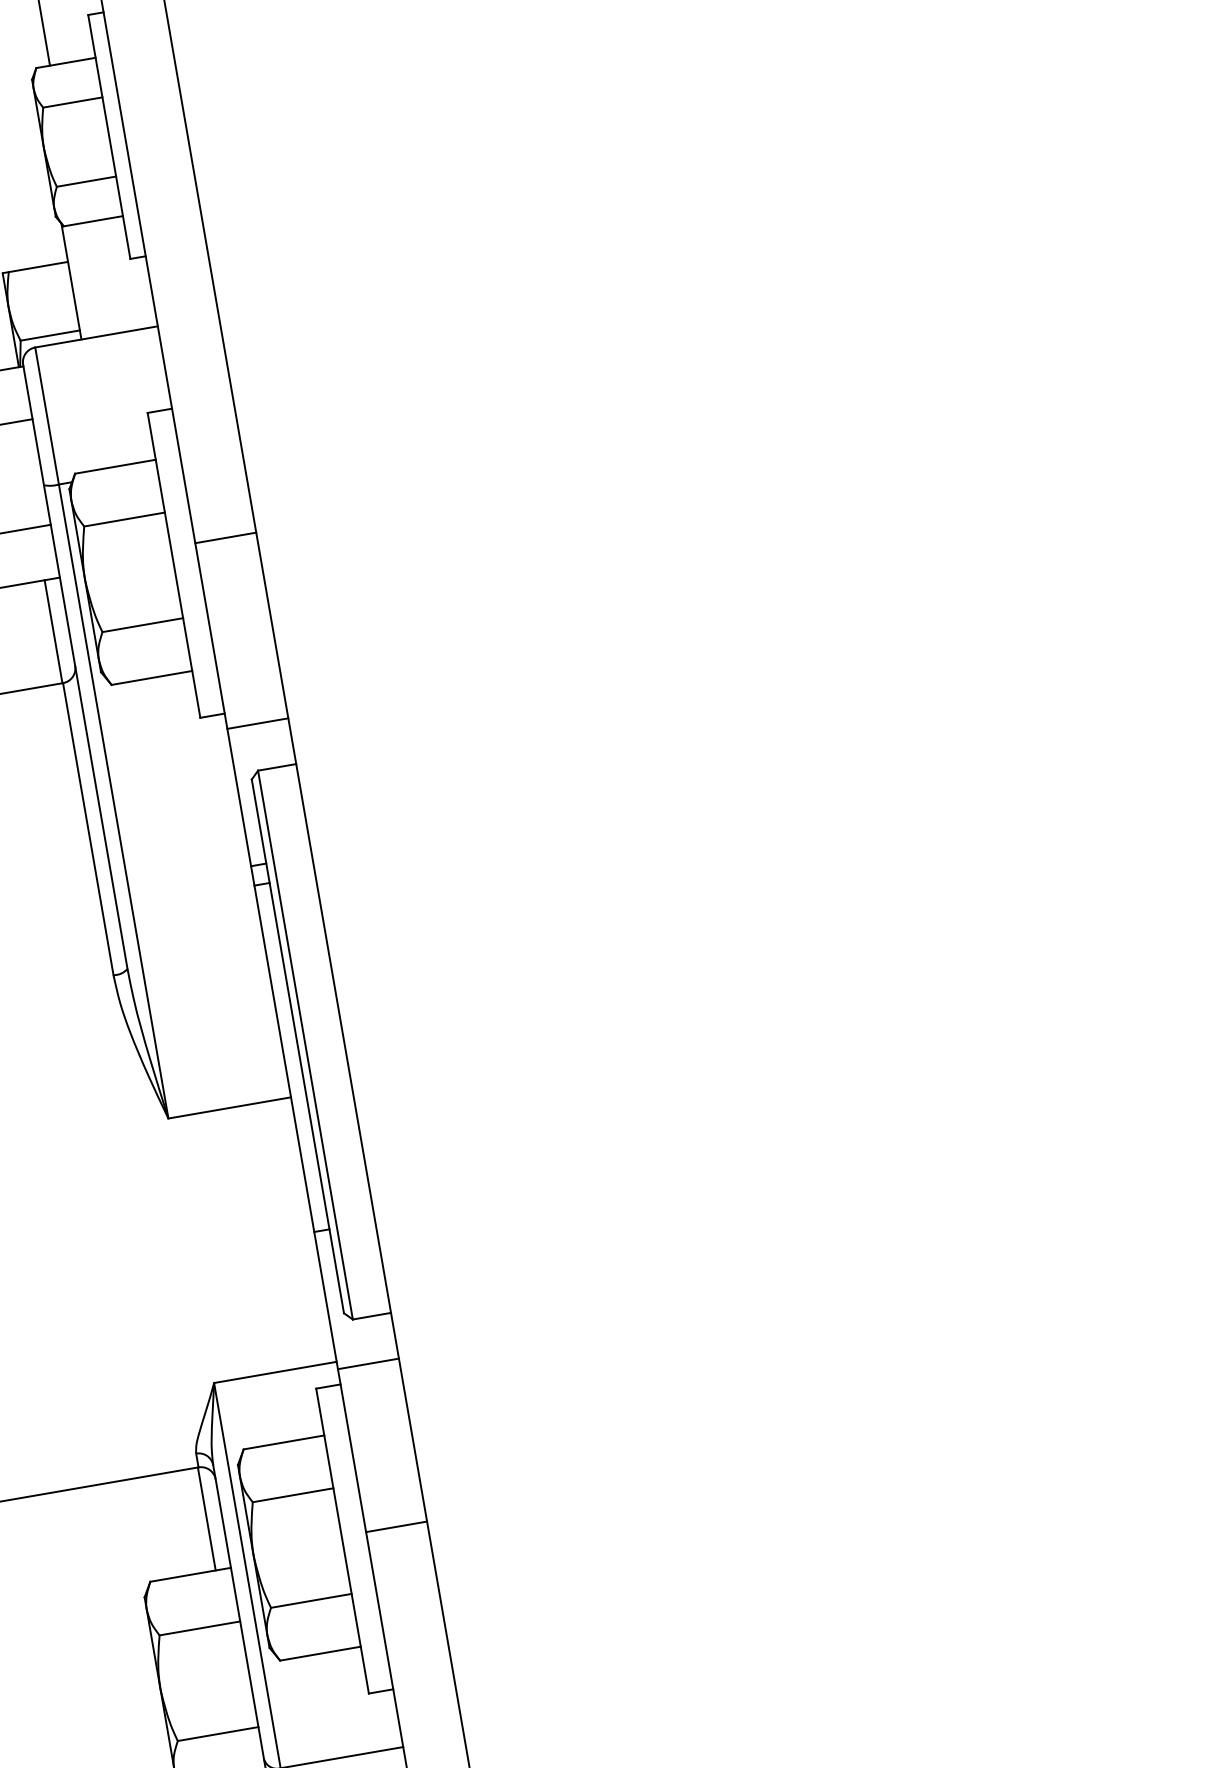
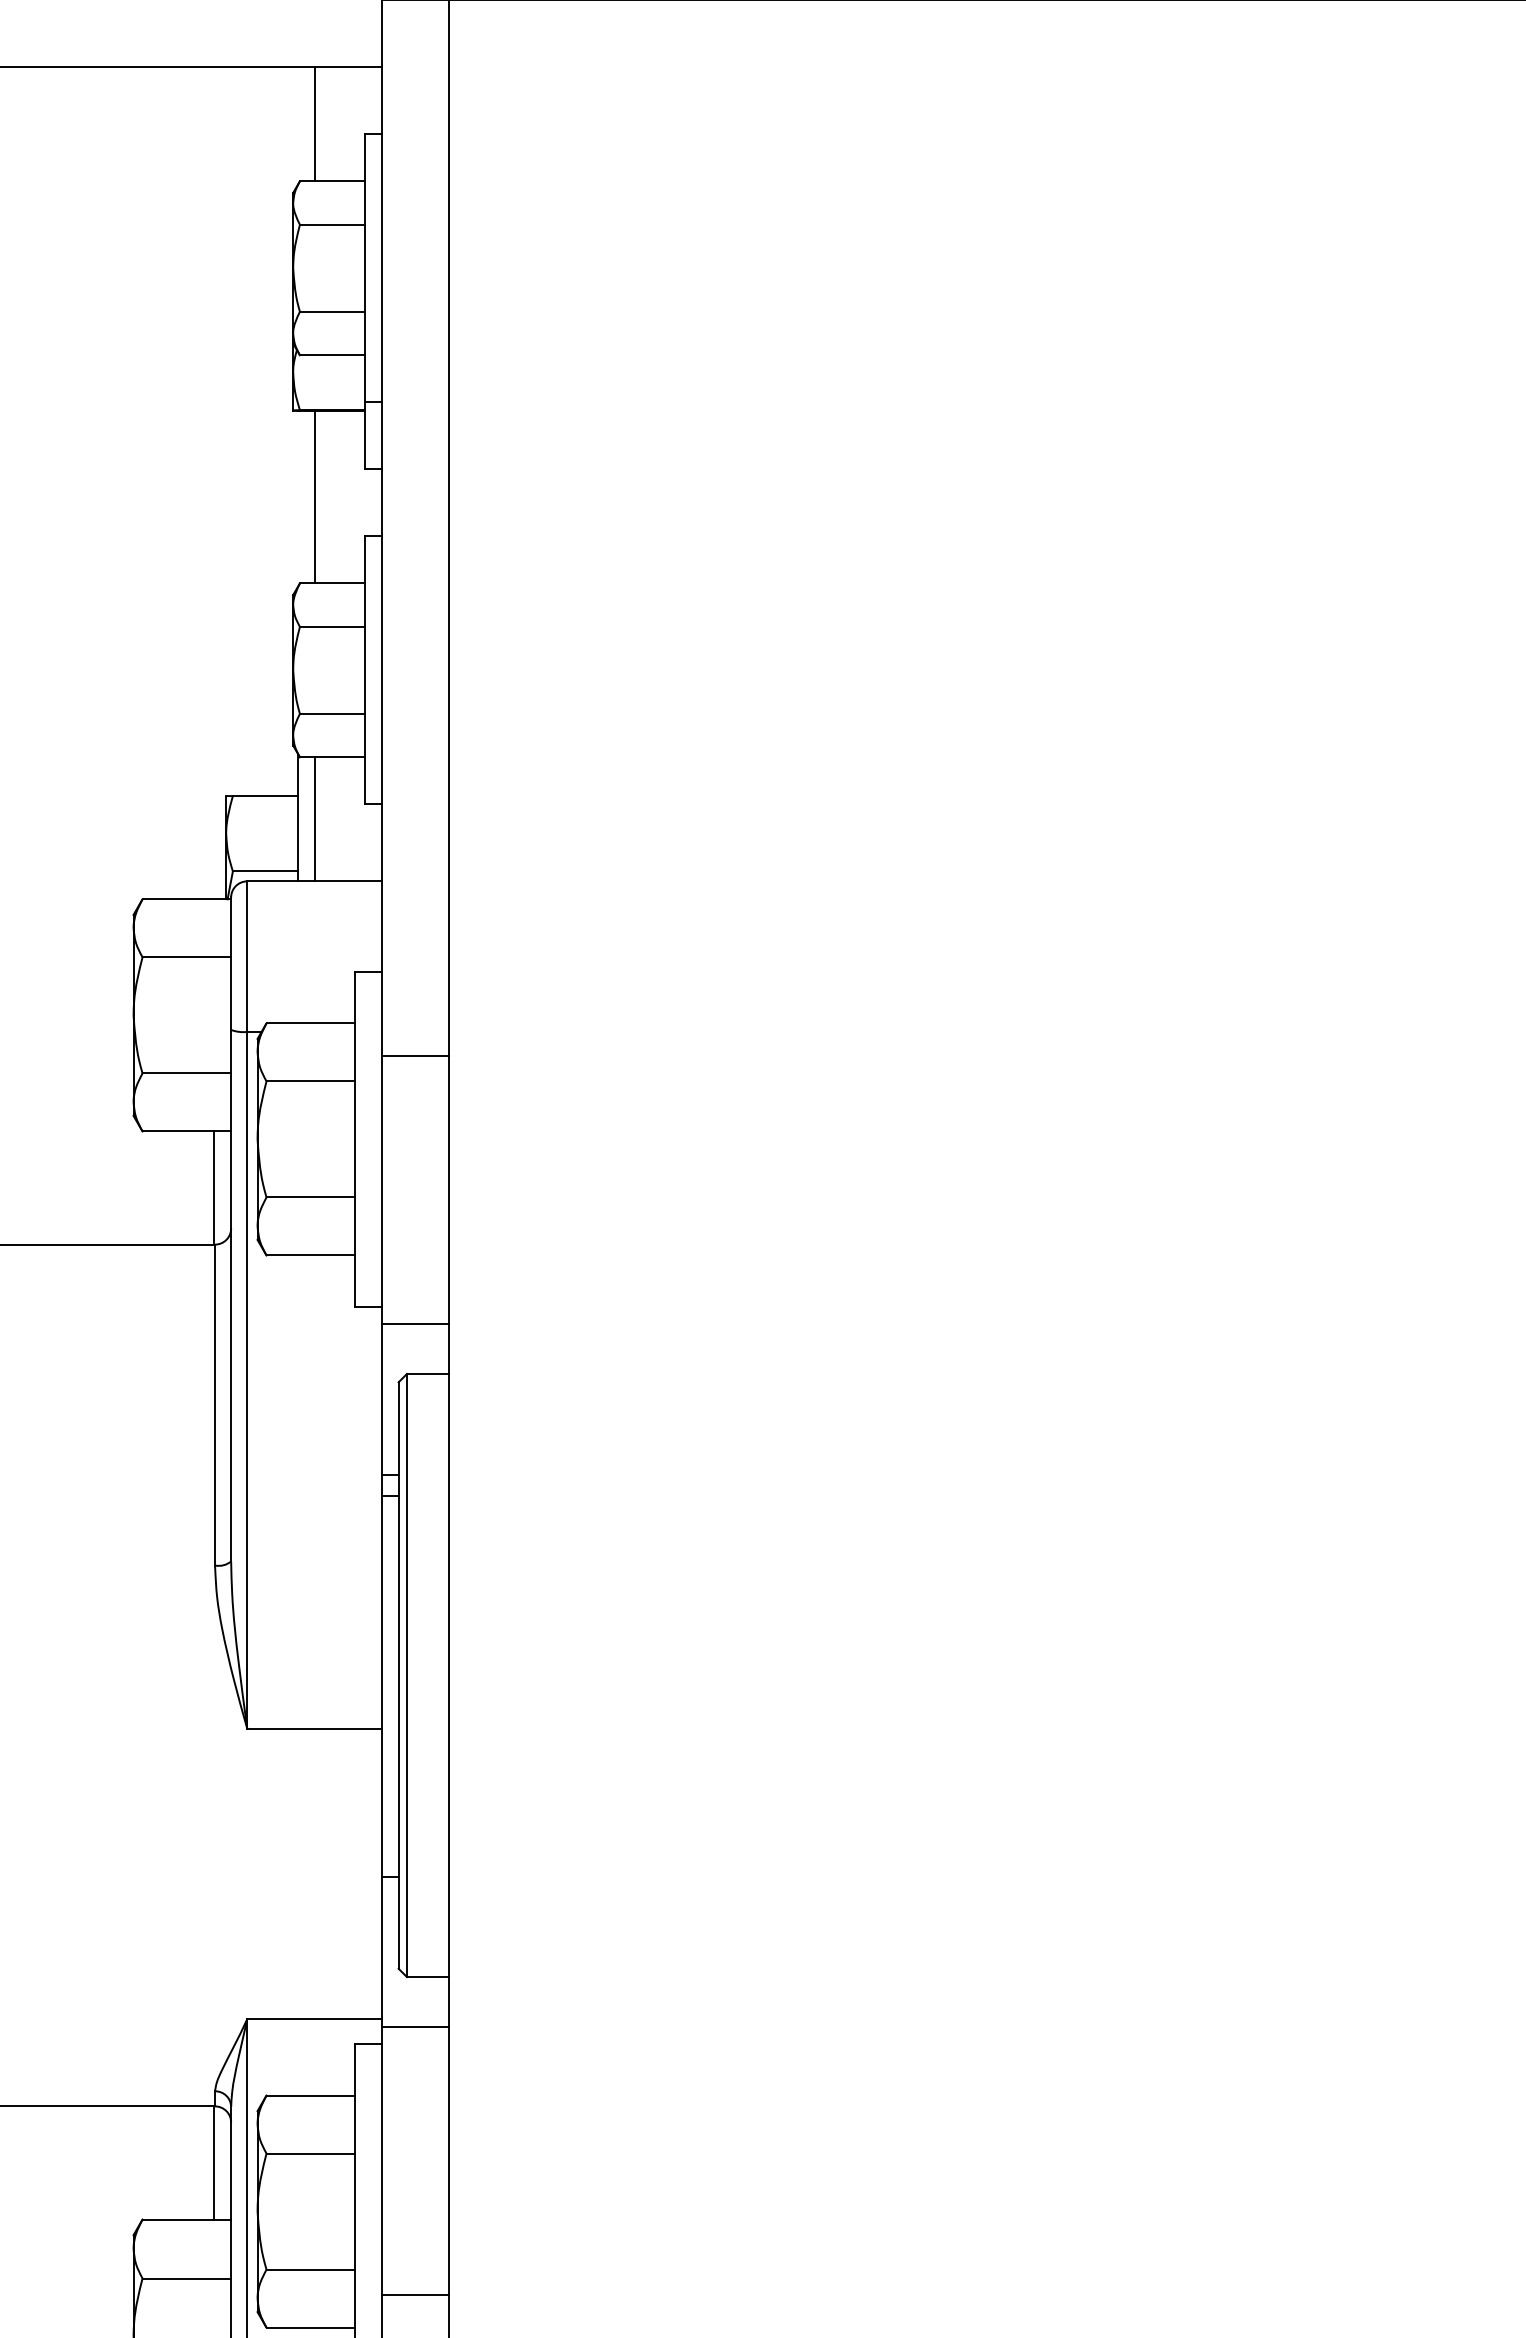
line: (86, 280) -> (314, 819), added
line: (224, 537) -> (414, 1055), moved
line: (395, 1527) -> (414, 2295), moved

